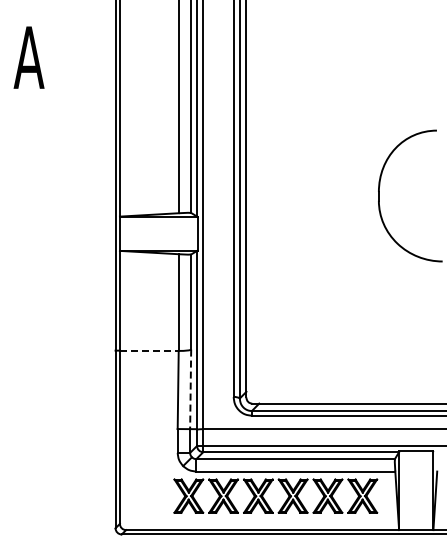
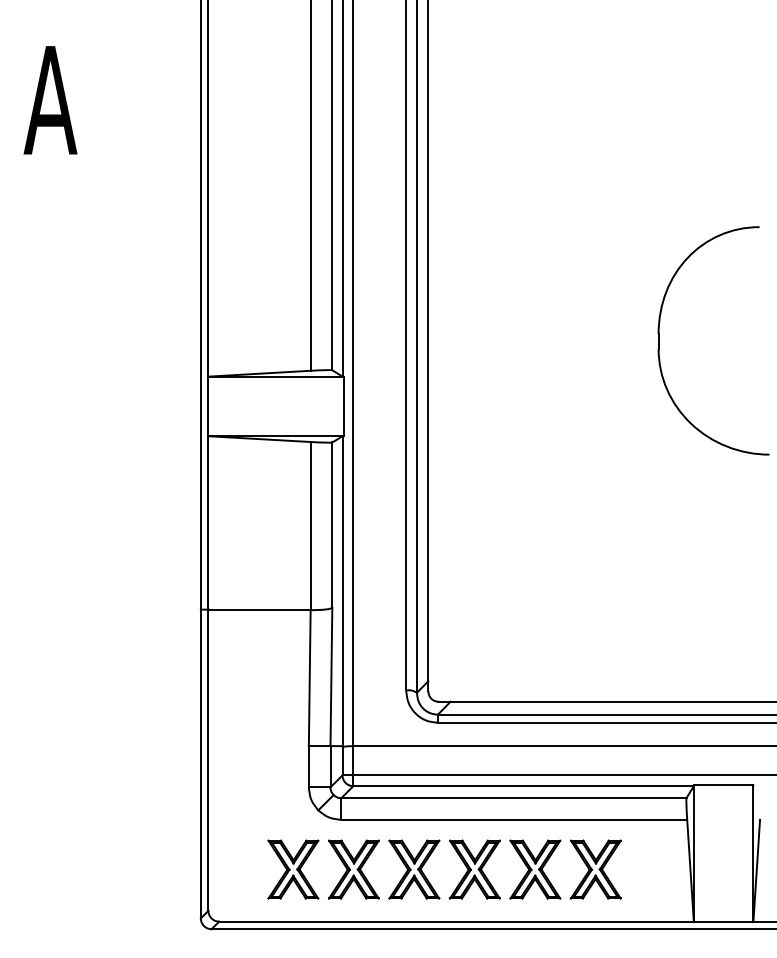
line: (149, 350) -> (259, 609), dashed -> solid
line: (190, 389) -> (331, 677), dashed -> solid
part: (267, 489) -> (430, 857), moved

